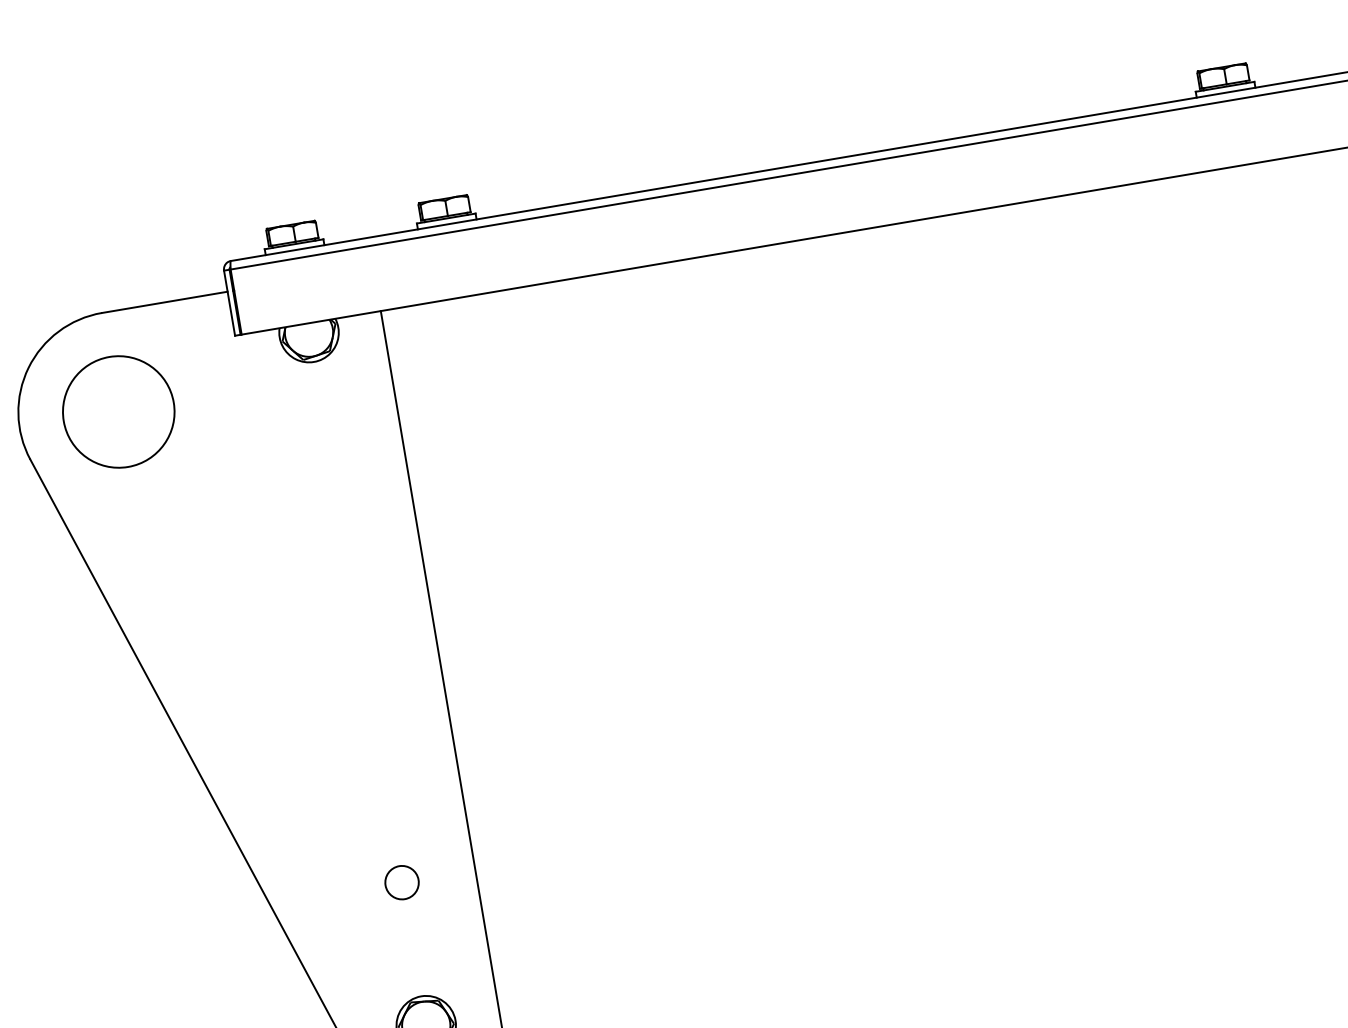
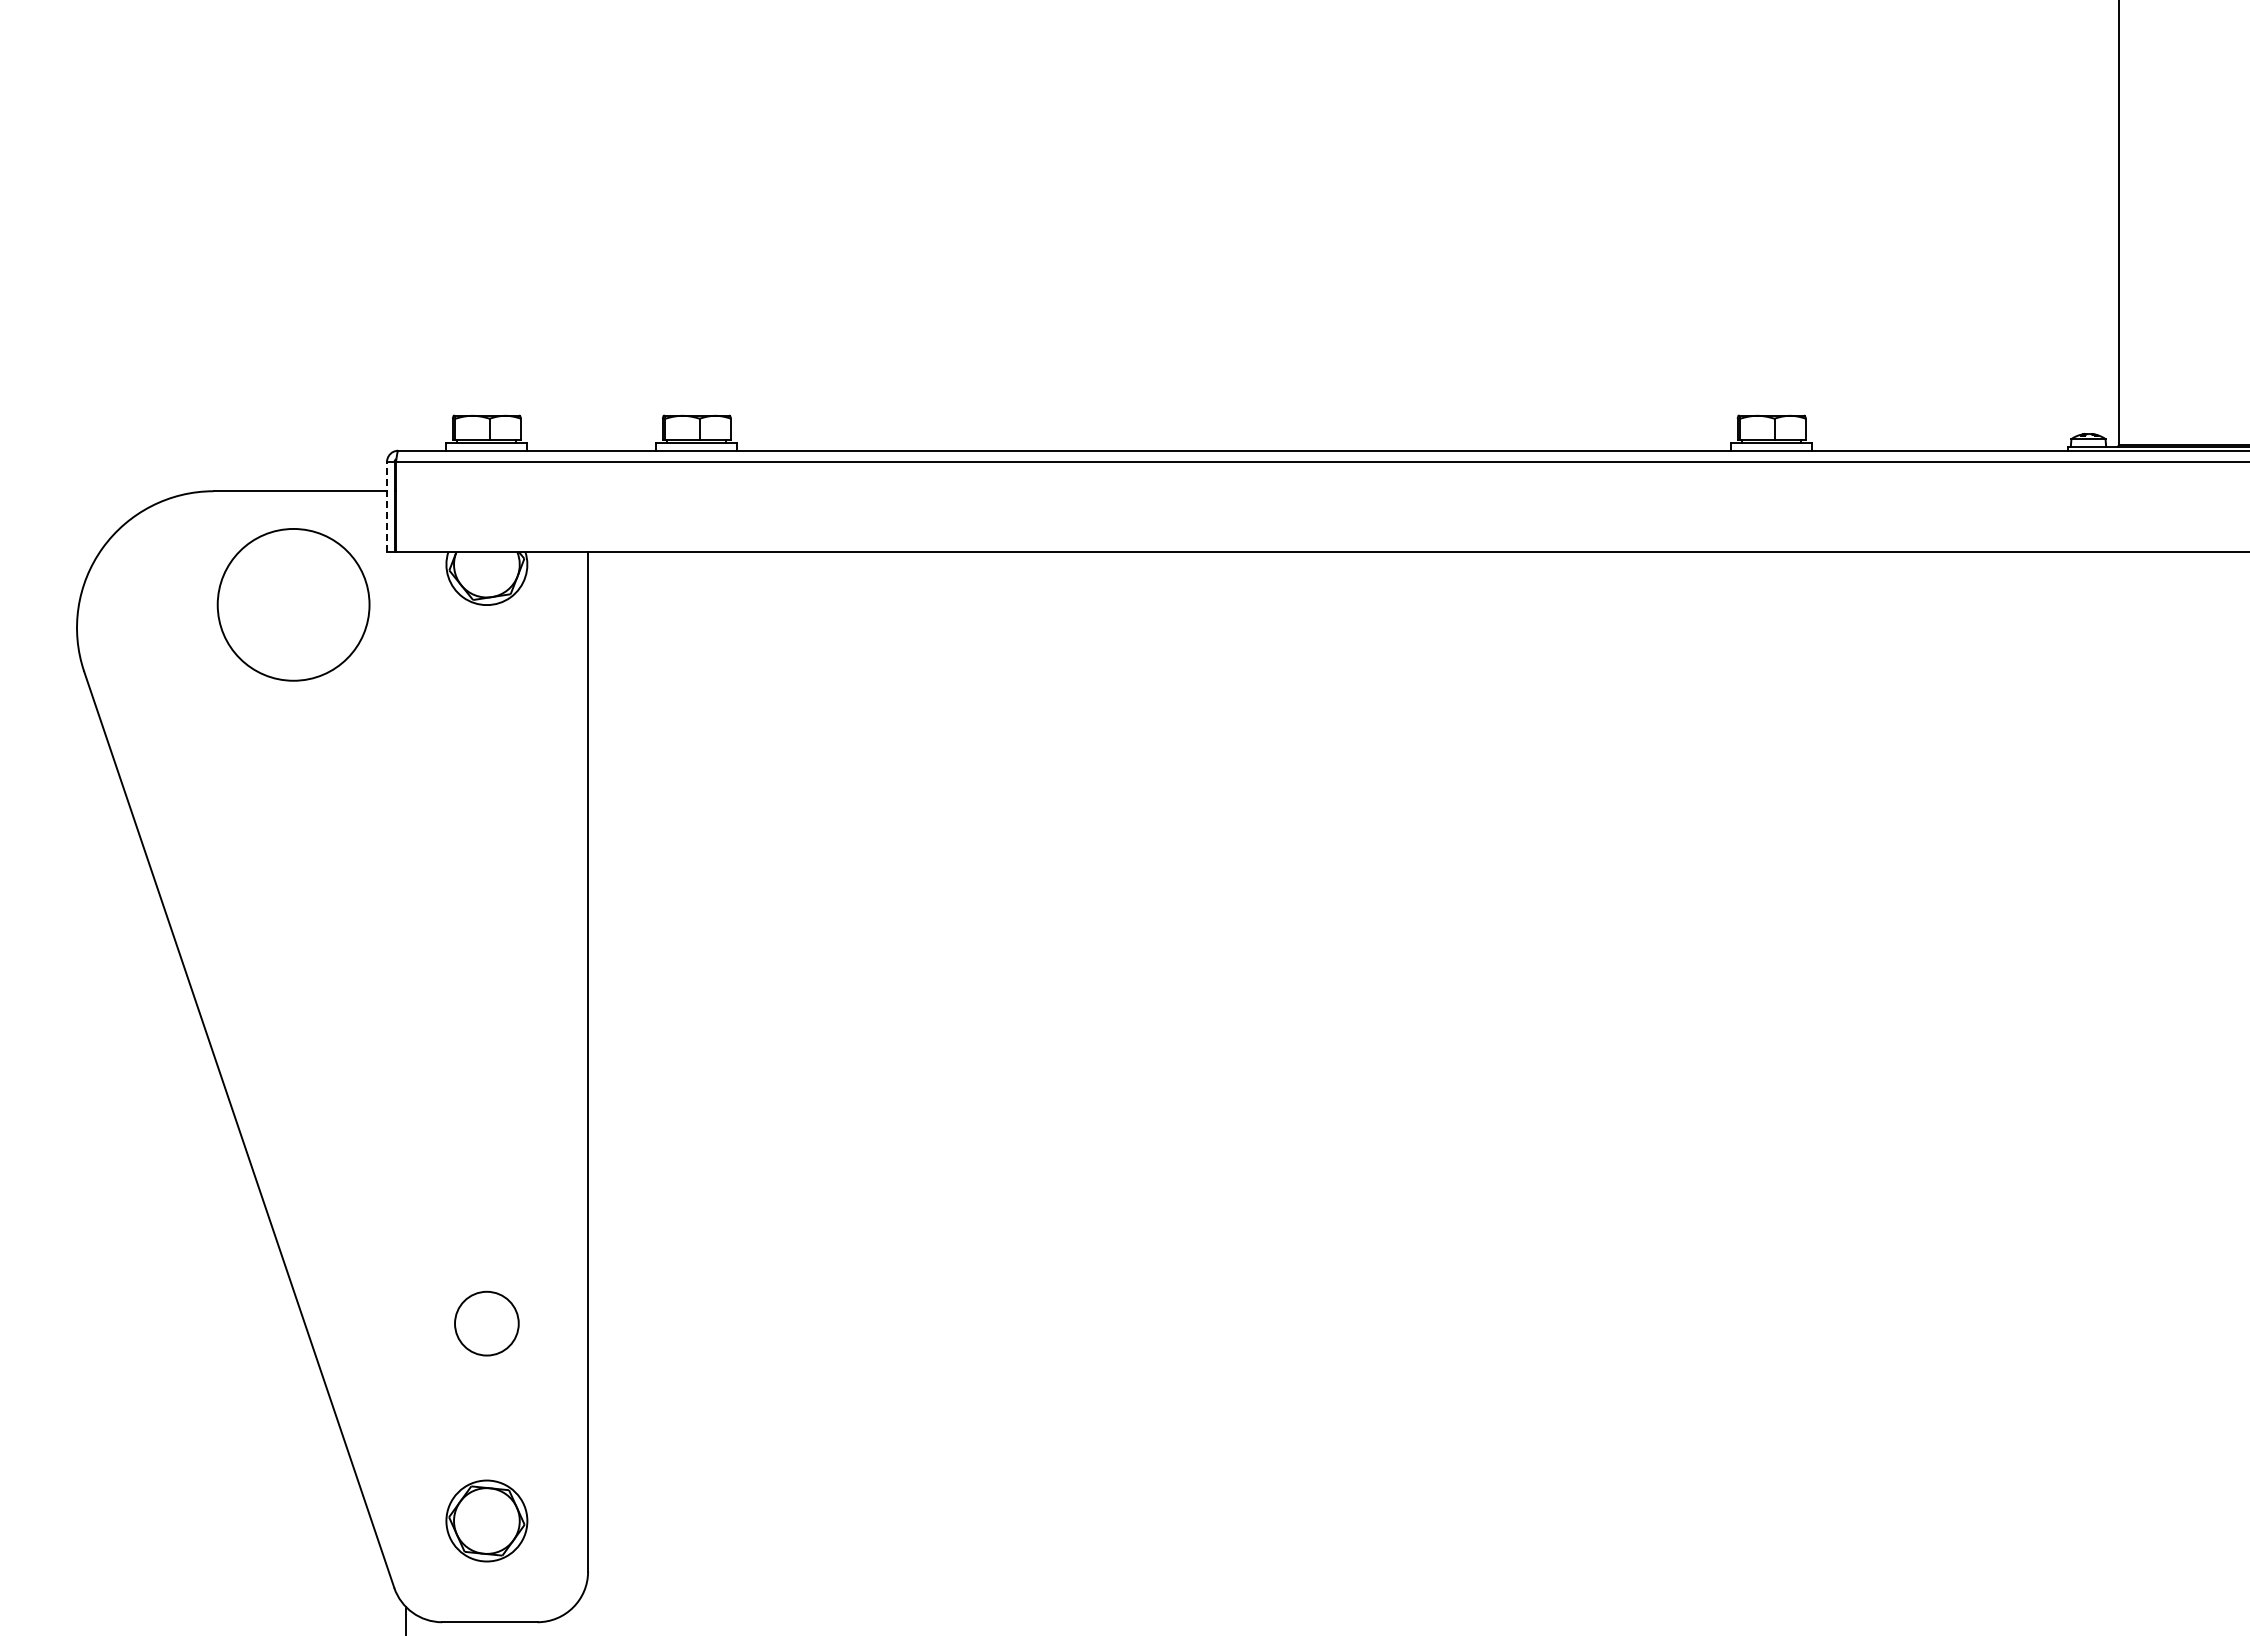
line: (229, 303) -> (386, 507), solid -> dashed
circle: (118, 411) -> (293, 604), moved
circle: (401, 882) -> (486, 1323), size x1.4

